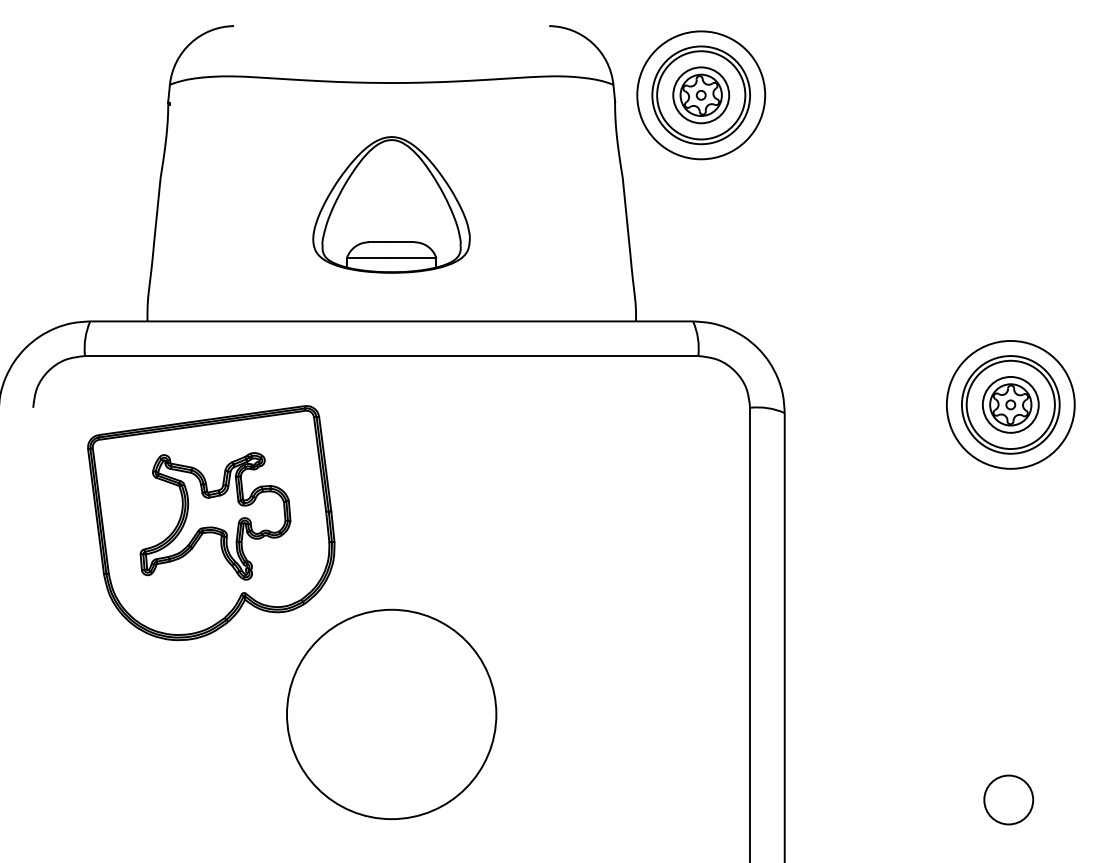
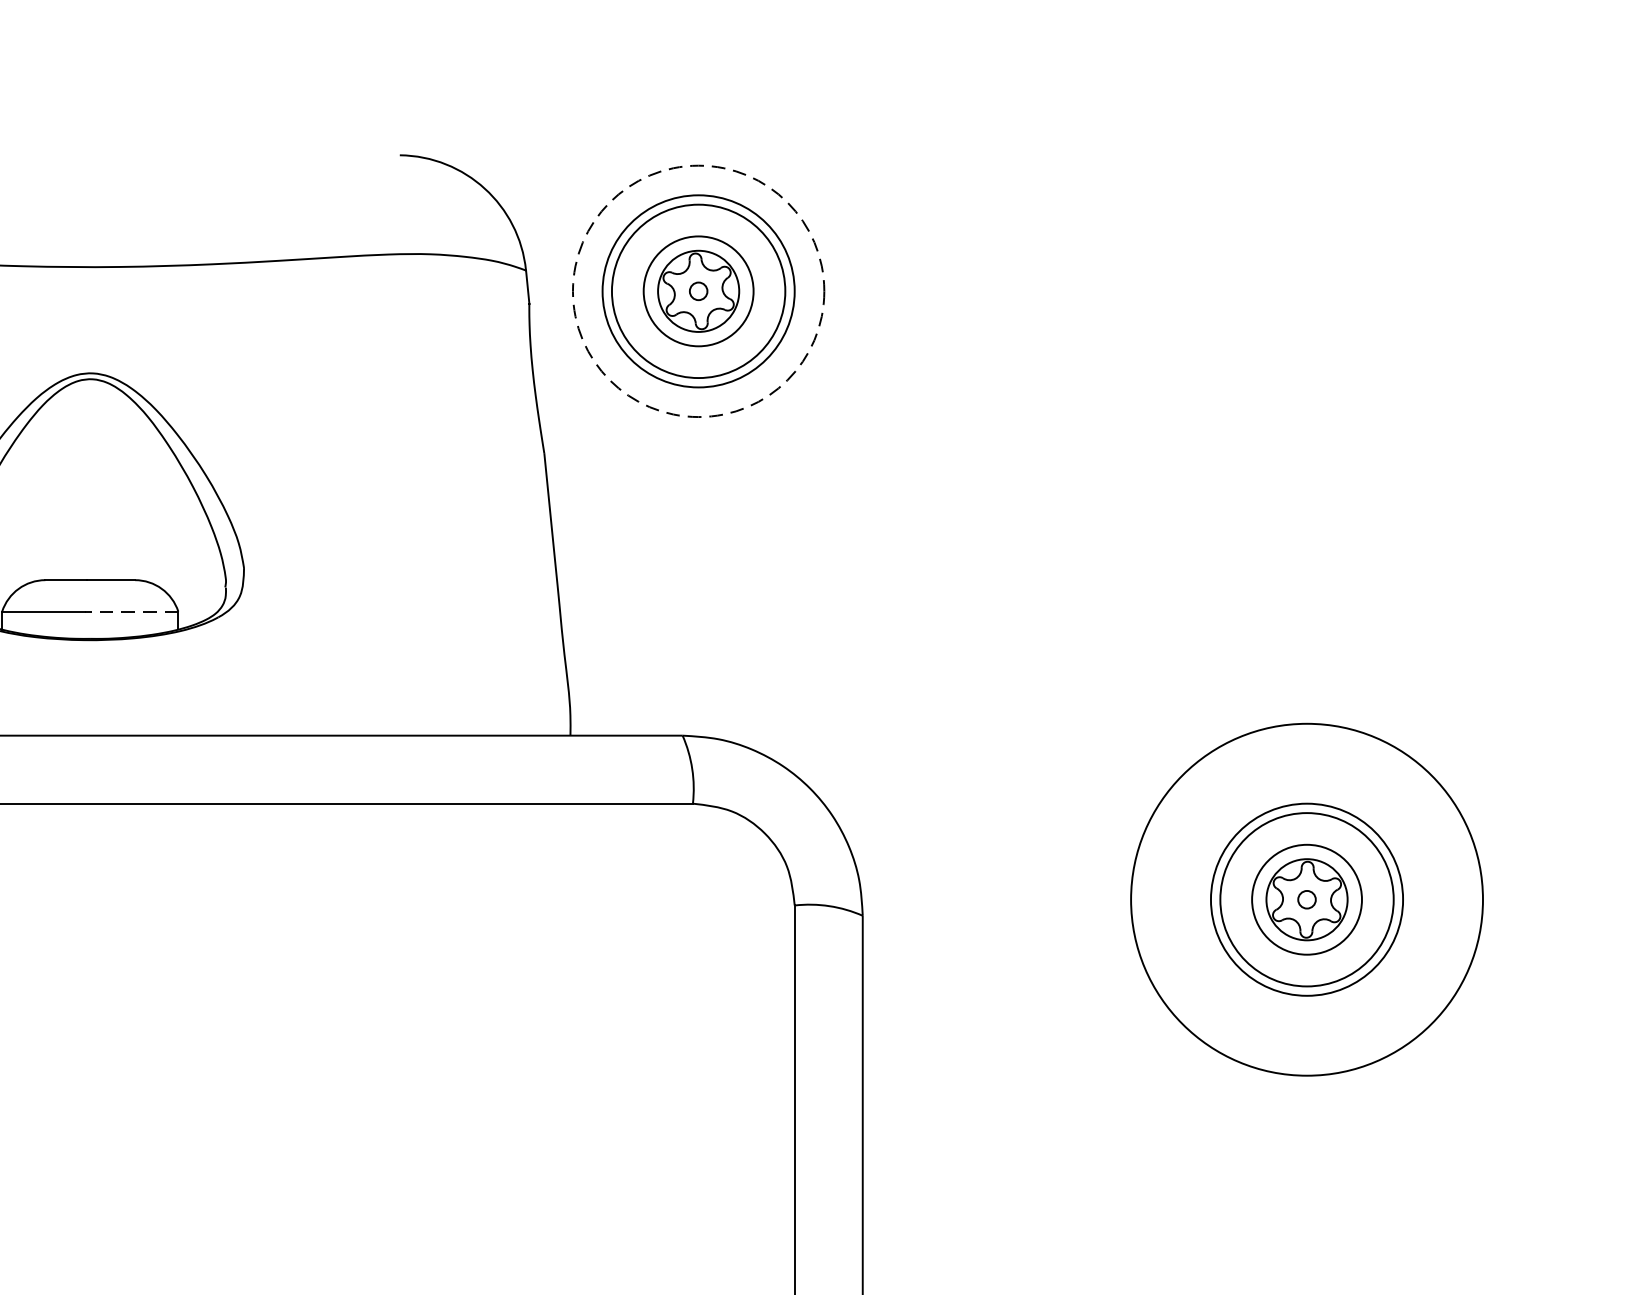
circle: (701, 95) -> (699, 291), solid -> dashed
line: (412, 258) -> (131, 612), solid -> dashed
circle: (1010, 404) -> (1306, 898), size x1.4

